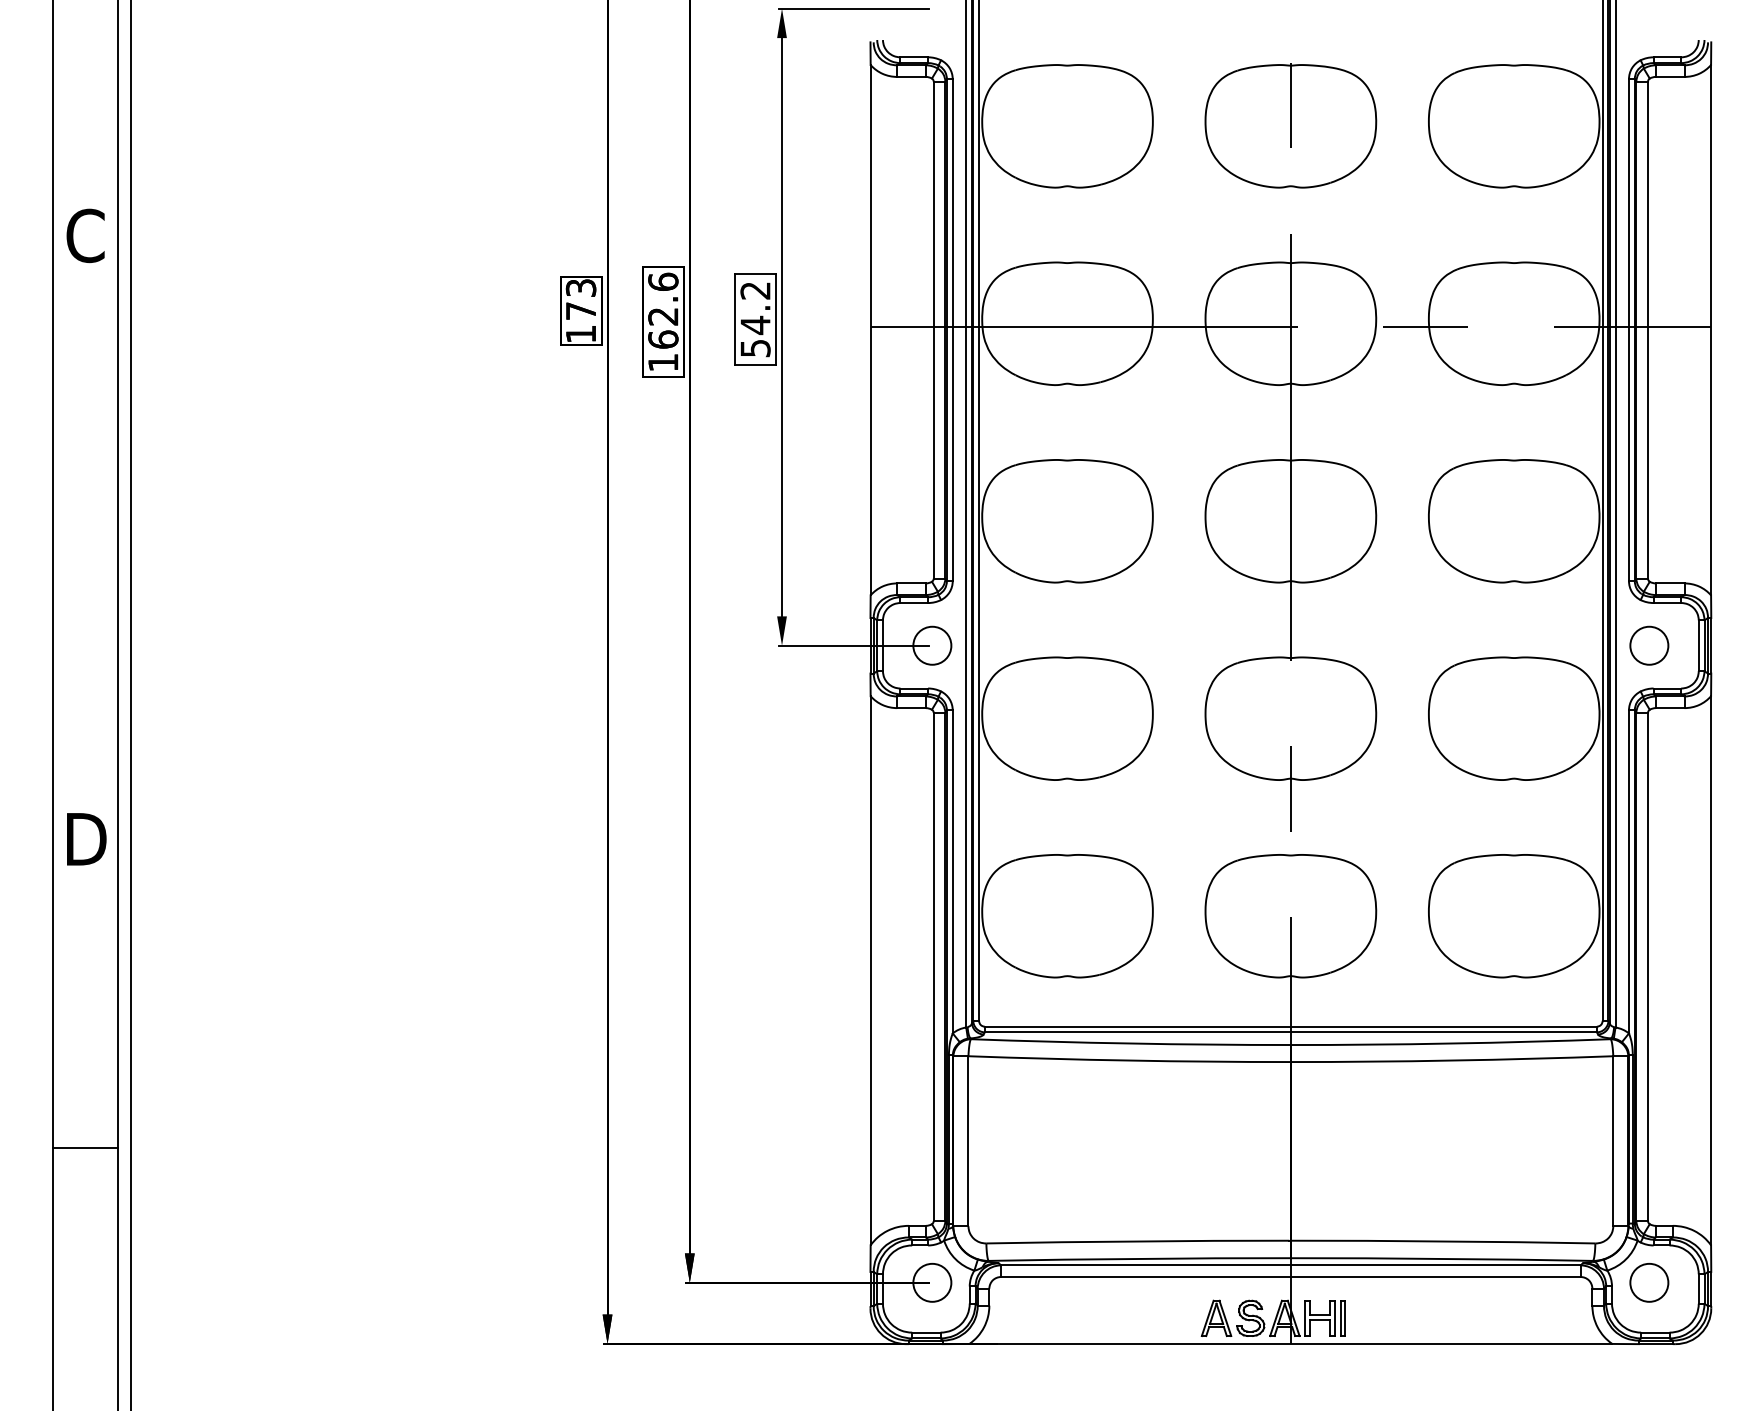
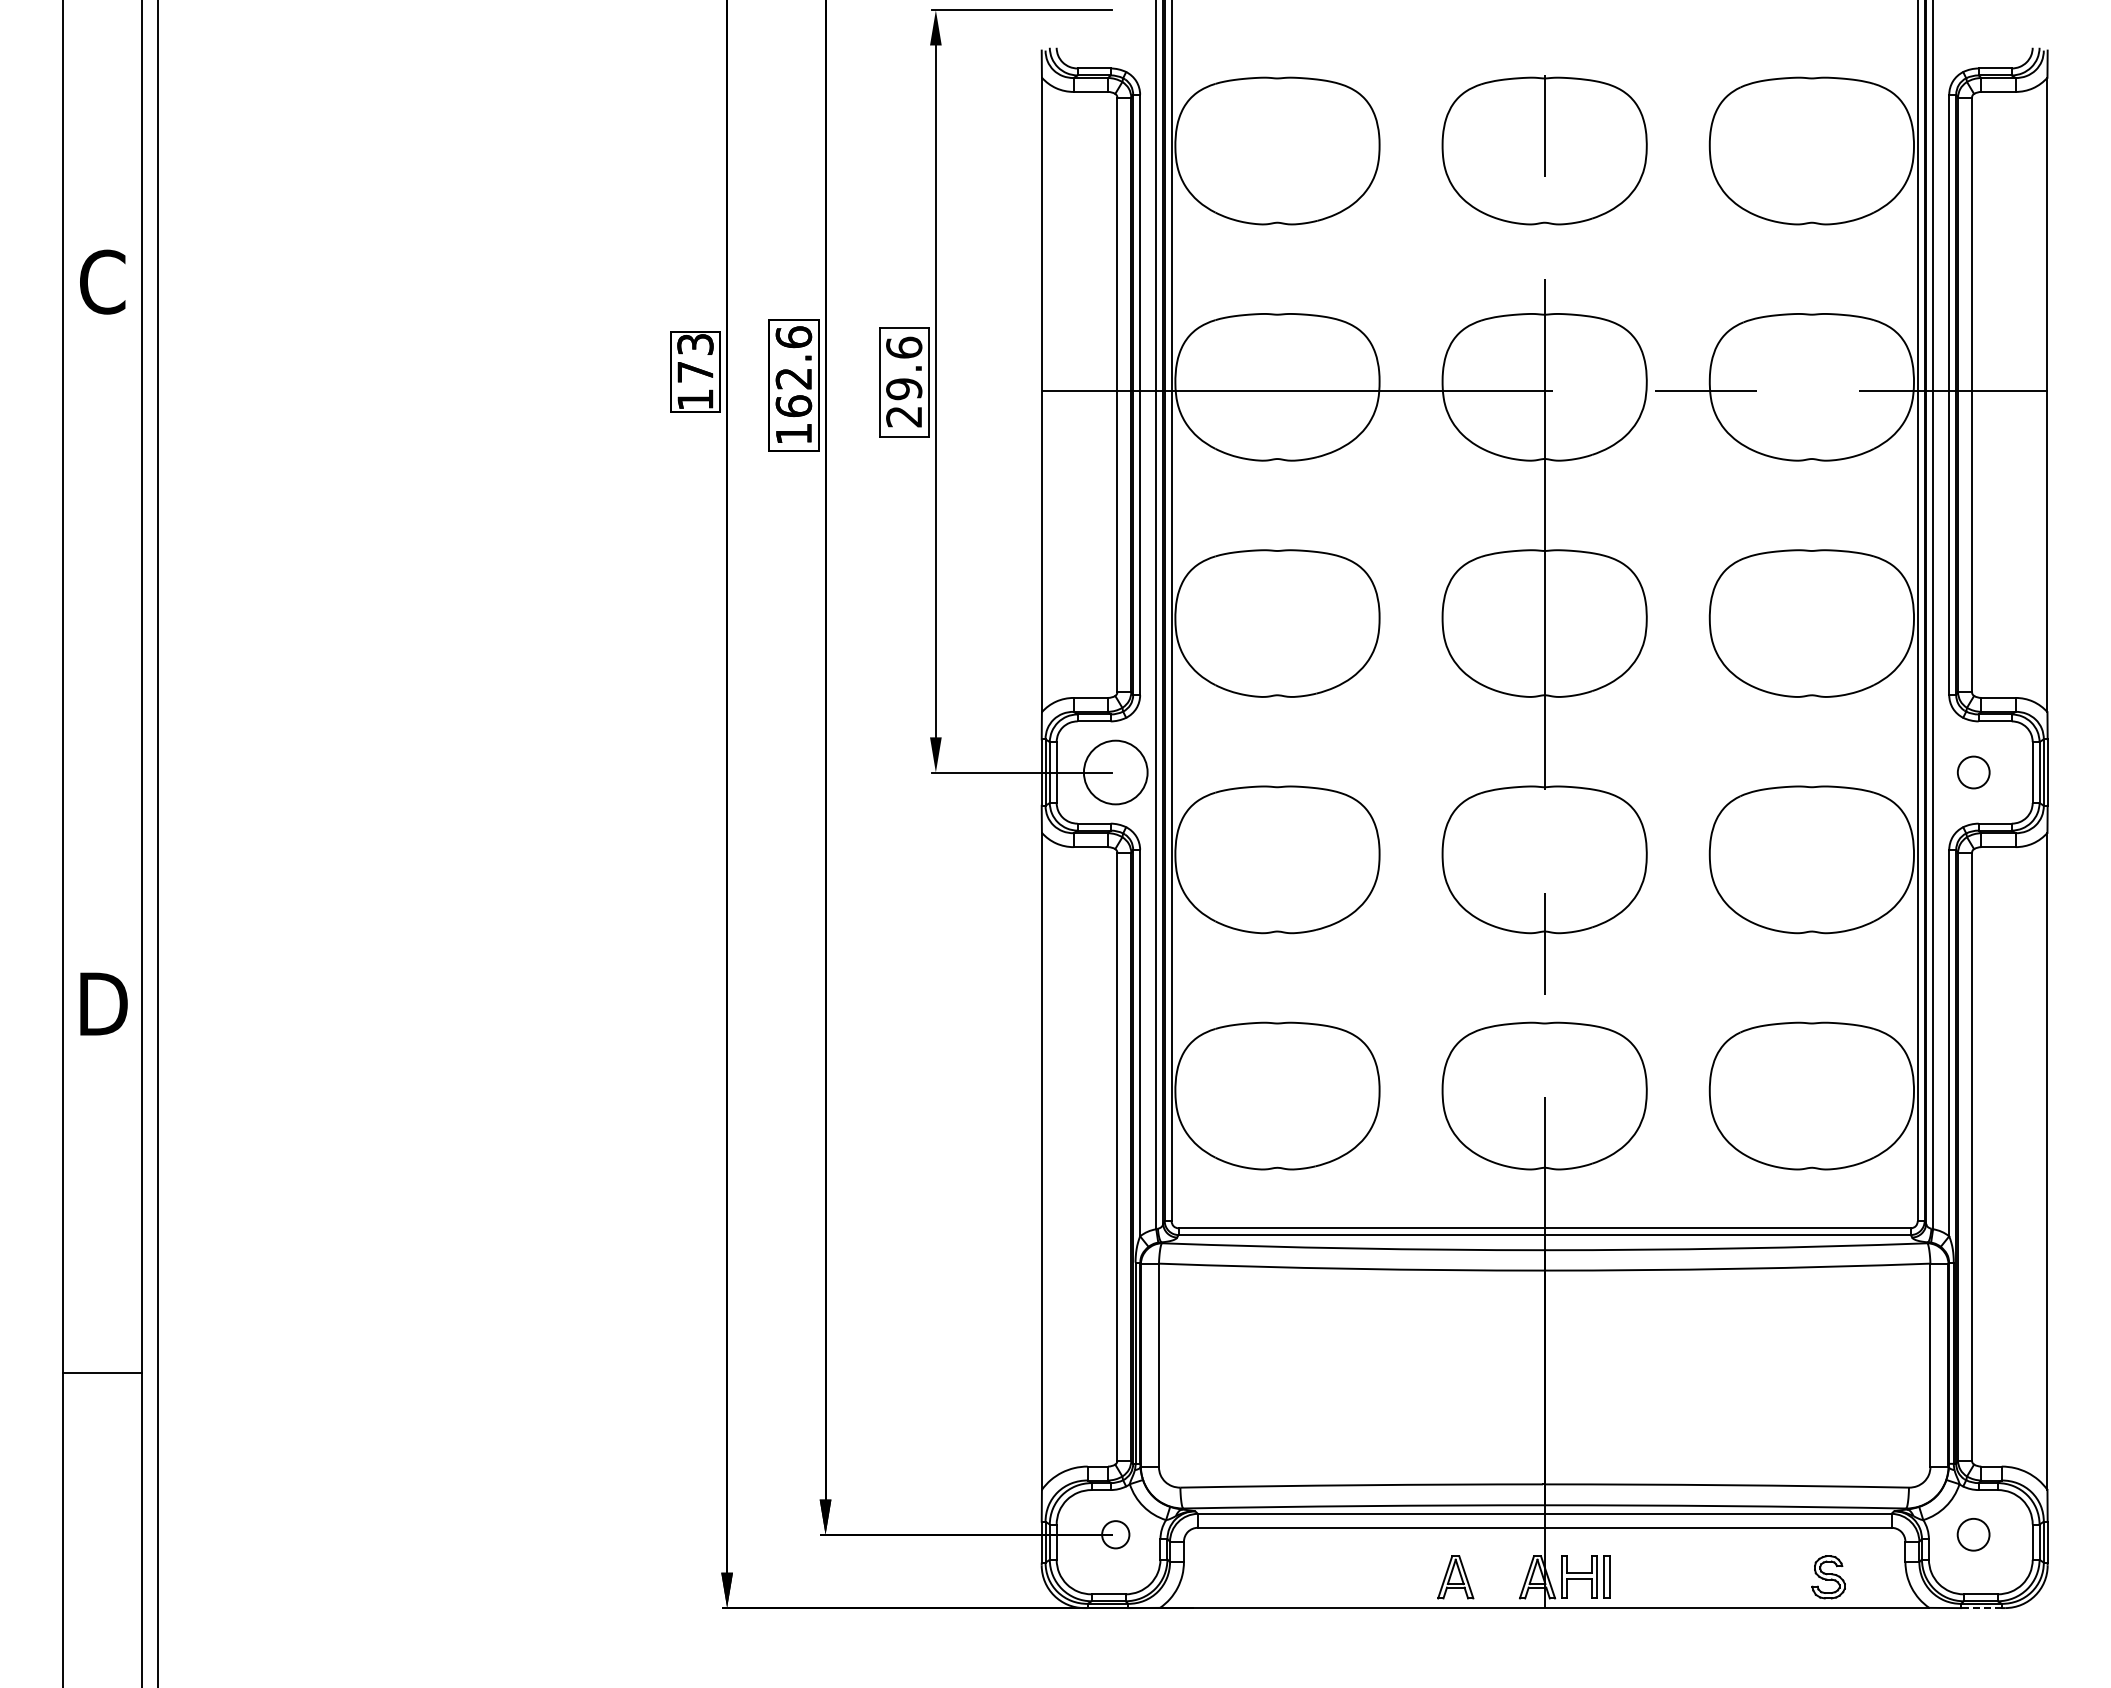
text: (755, 318) -> (904, 381), 54.2 -> 29.6
circle: (932, 645) -> (1115, 772), size x1.4
circle: (1649, 645) -> (1973, 772), size x0.7
circle: (932, 1282) -> (1115, 1534), size x0.6
circle: (1649, 1282) -> (1973, 1534), size x0.7
part: (1250, 1318) -> (1828, 1577), moved
line: (1655, 1344) -> (1980, 1608), solid -> dashed

